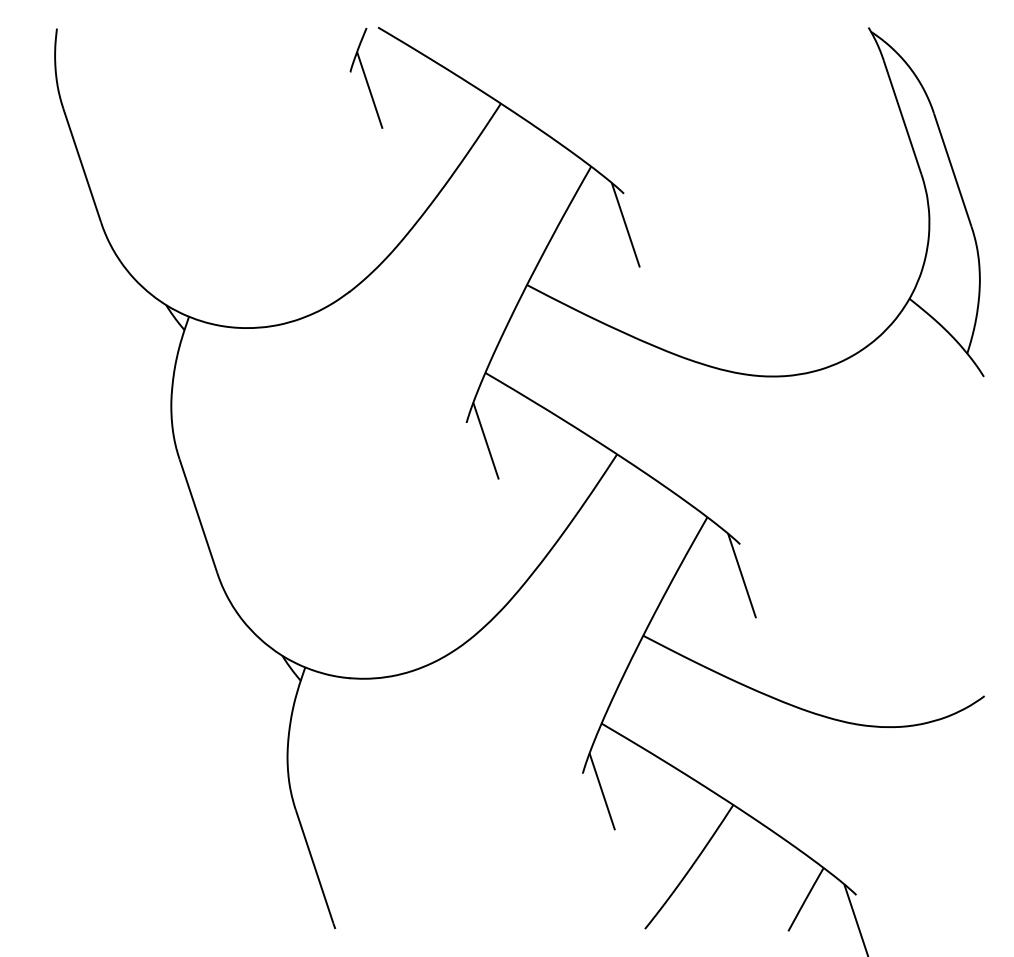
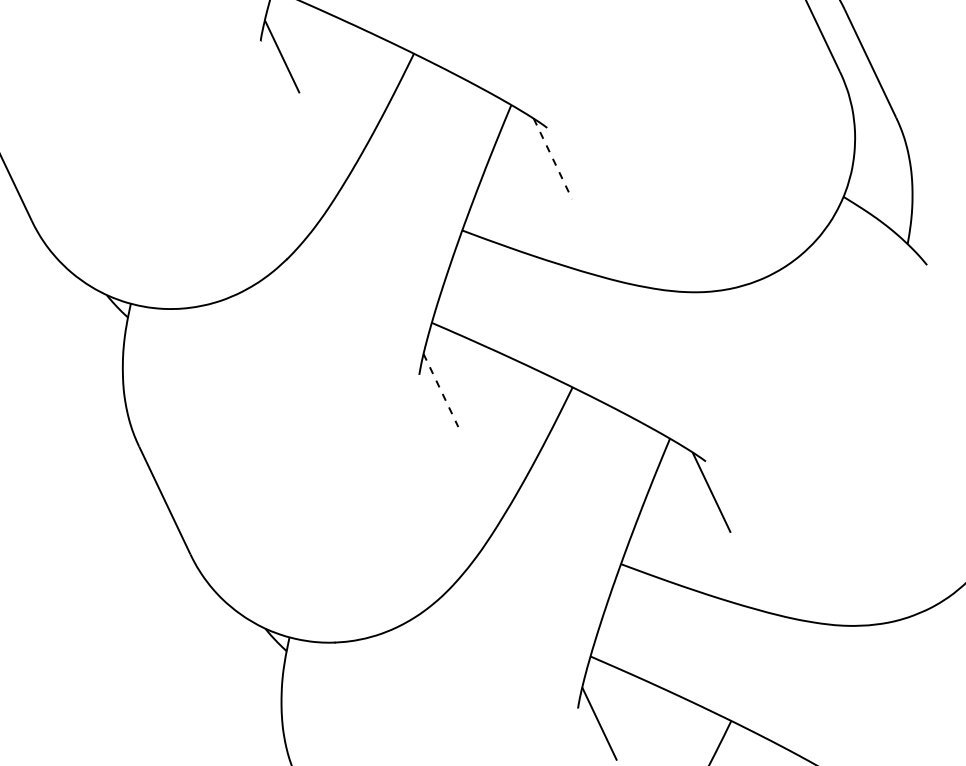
line: (625, 225) -> (552, 159), solid -> dashed
line: (486, 441) -> (441, 390), solid -> dashed

